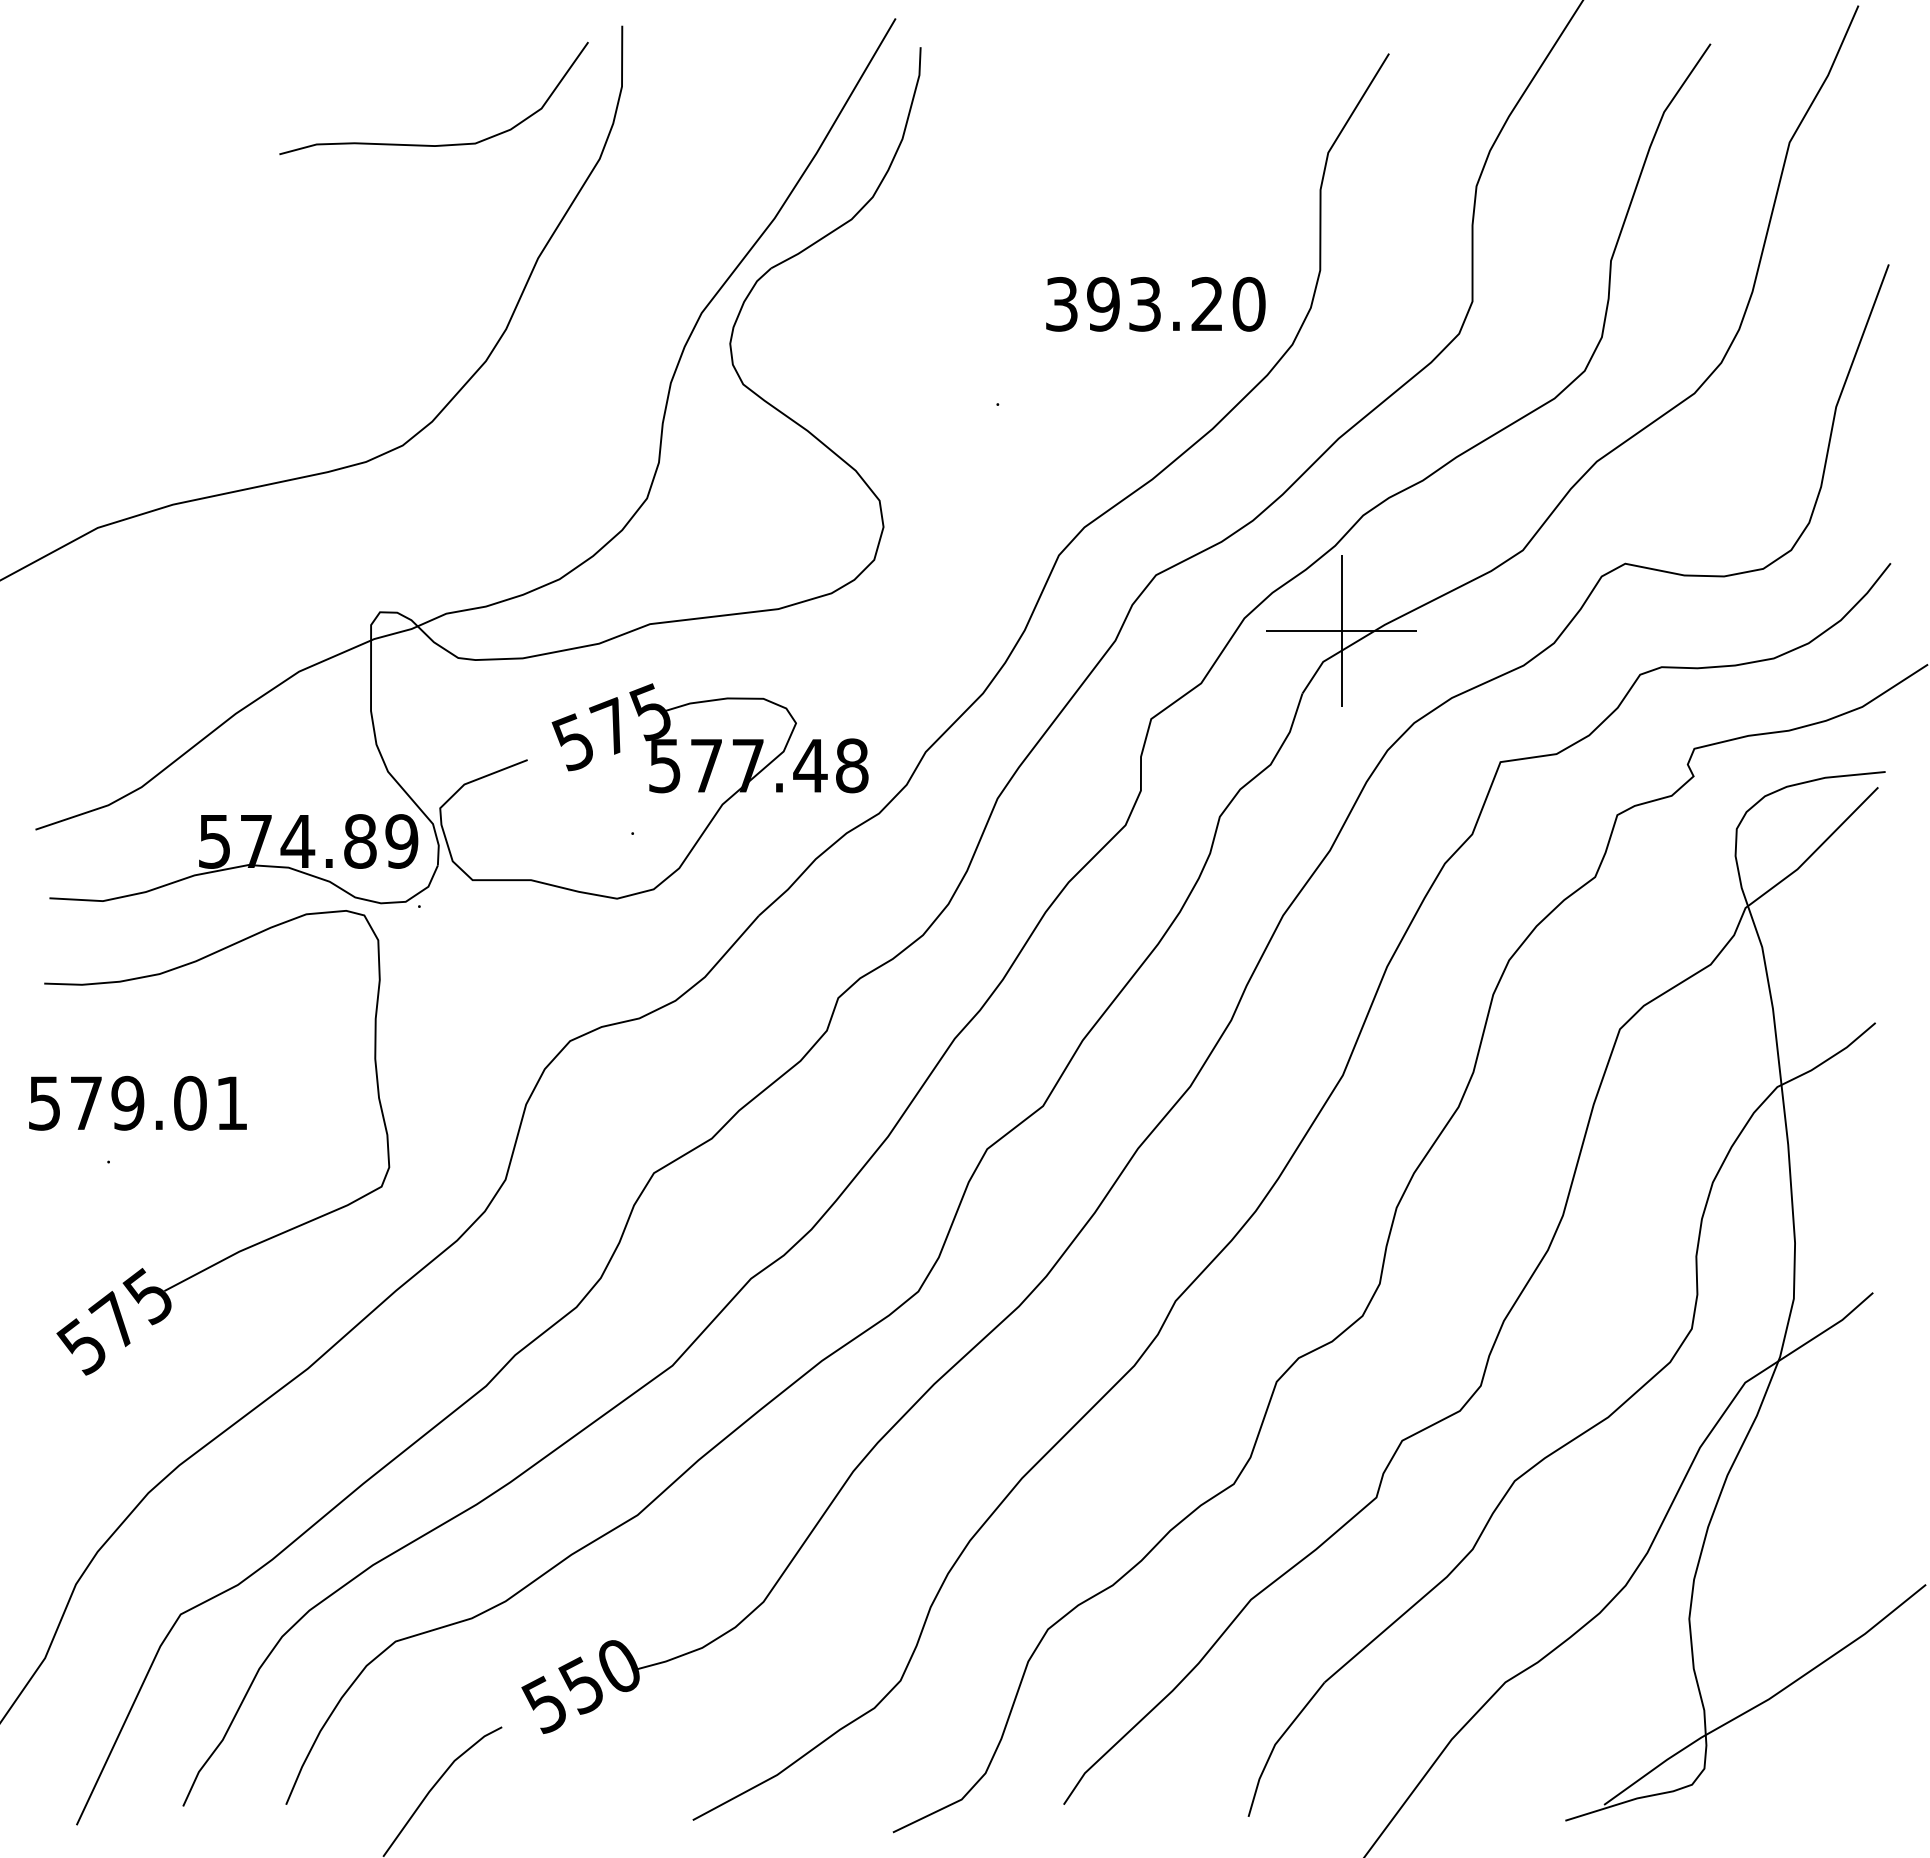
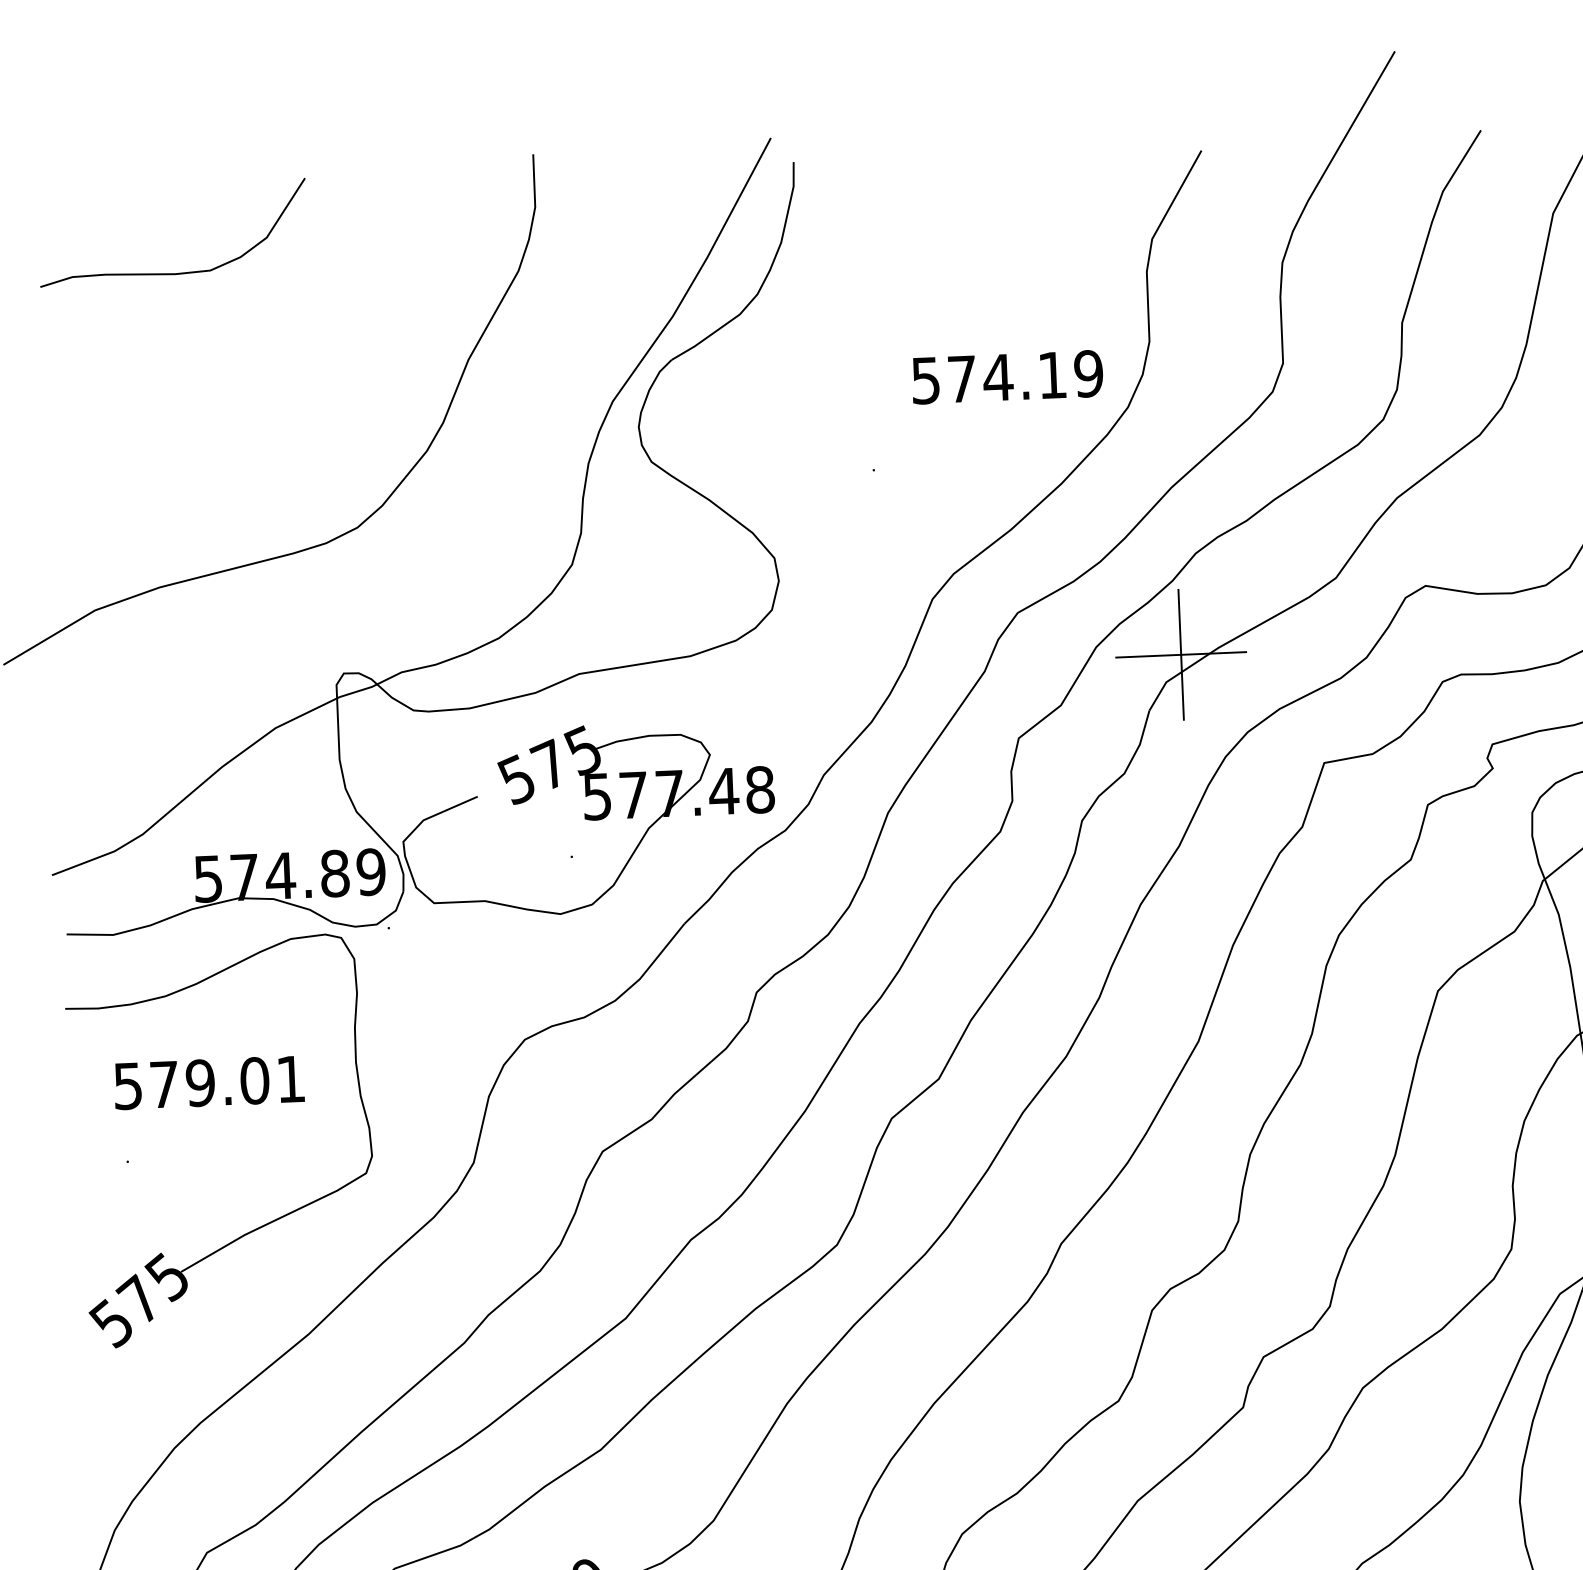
curve: (428, 144) -> (169, 273), moved
text: (1155, 303) -> (1007, 376), 393.20 -> 574.19
text: (137, 1102) -> (208, 1082), moved

